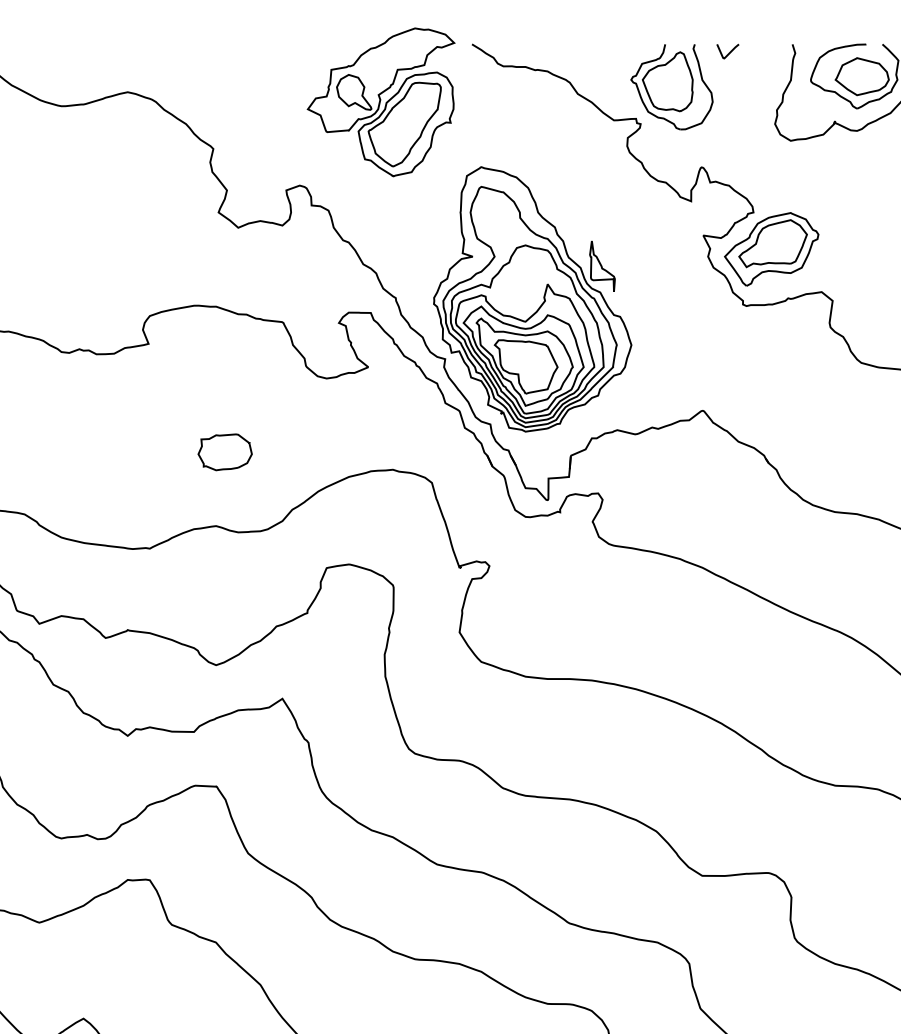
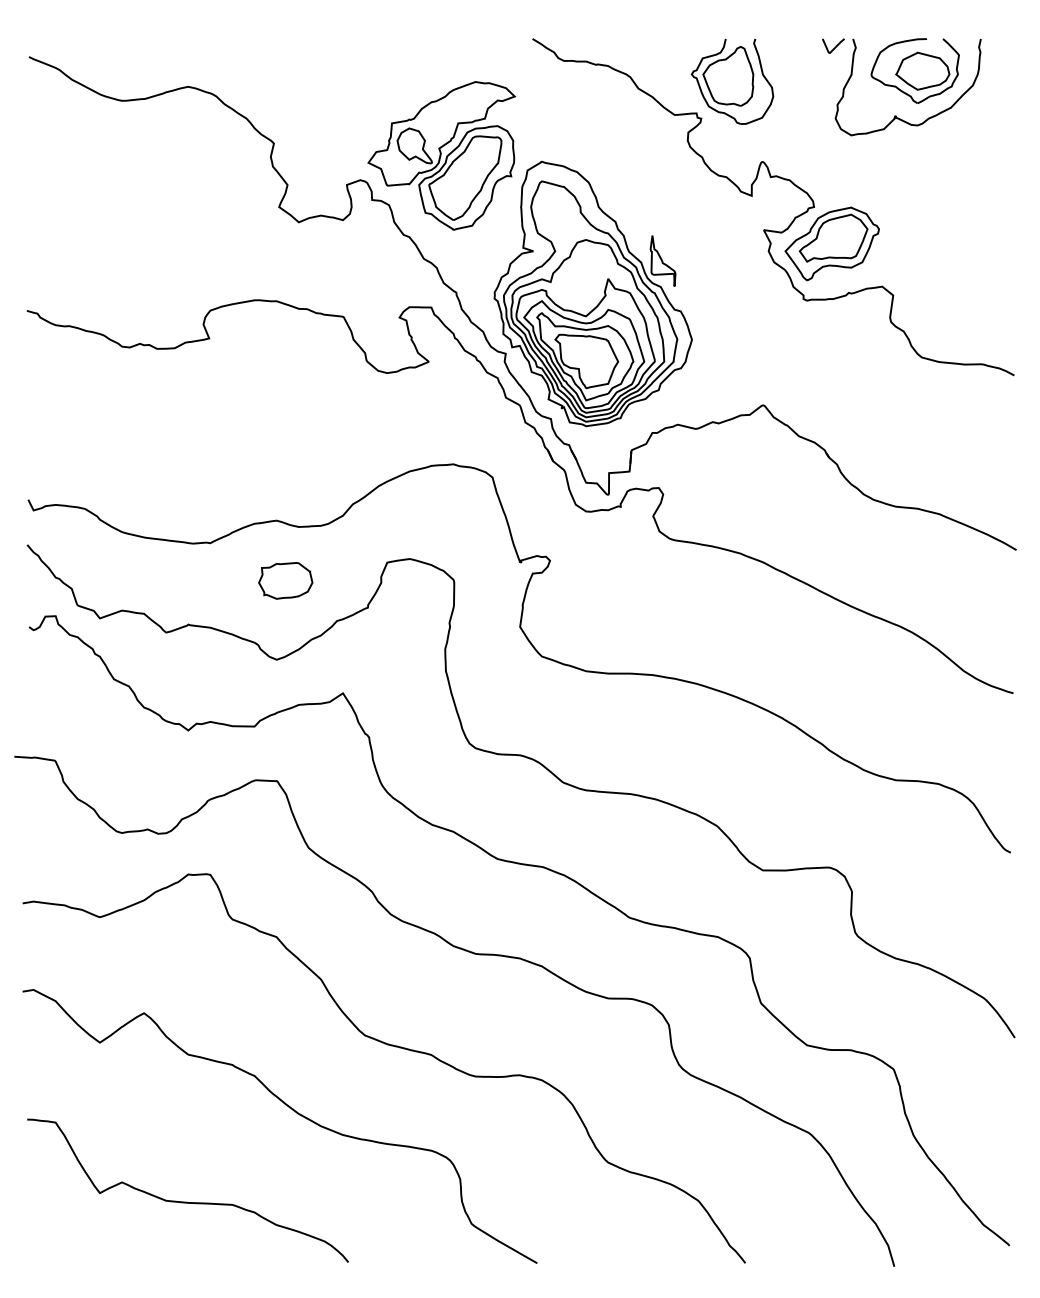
curve: (729, 51) -> (835, 46), moved
part: (380, 101) -> (441, 155), moved
part: (224, 451) -> (285, 580), moved

